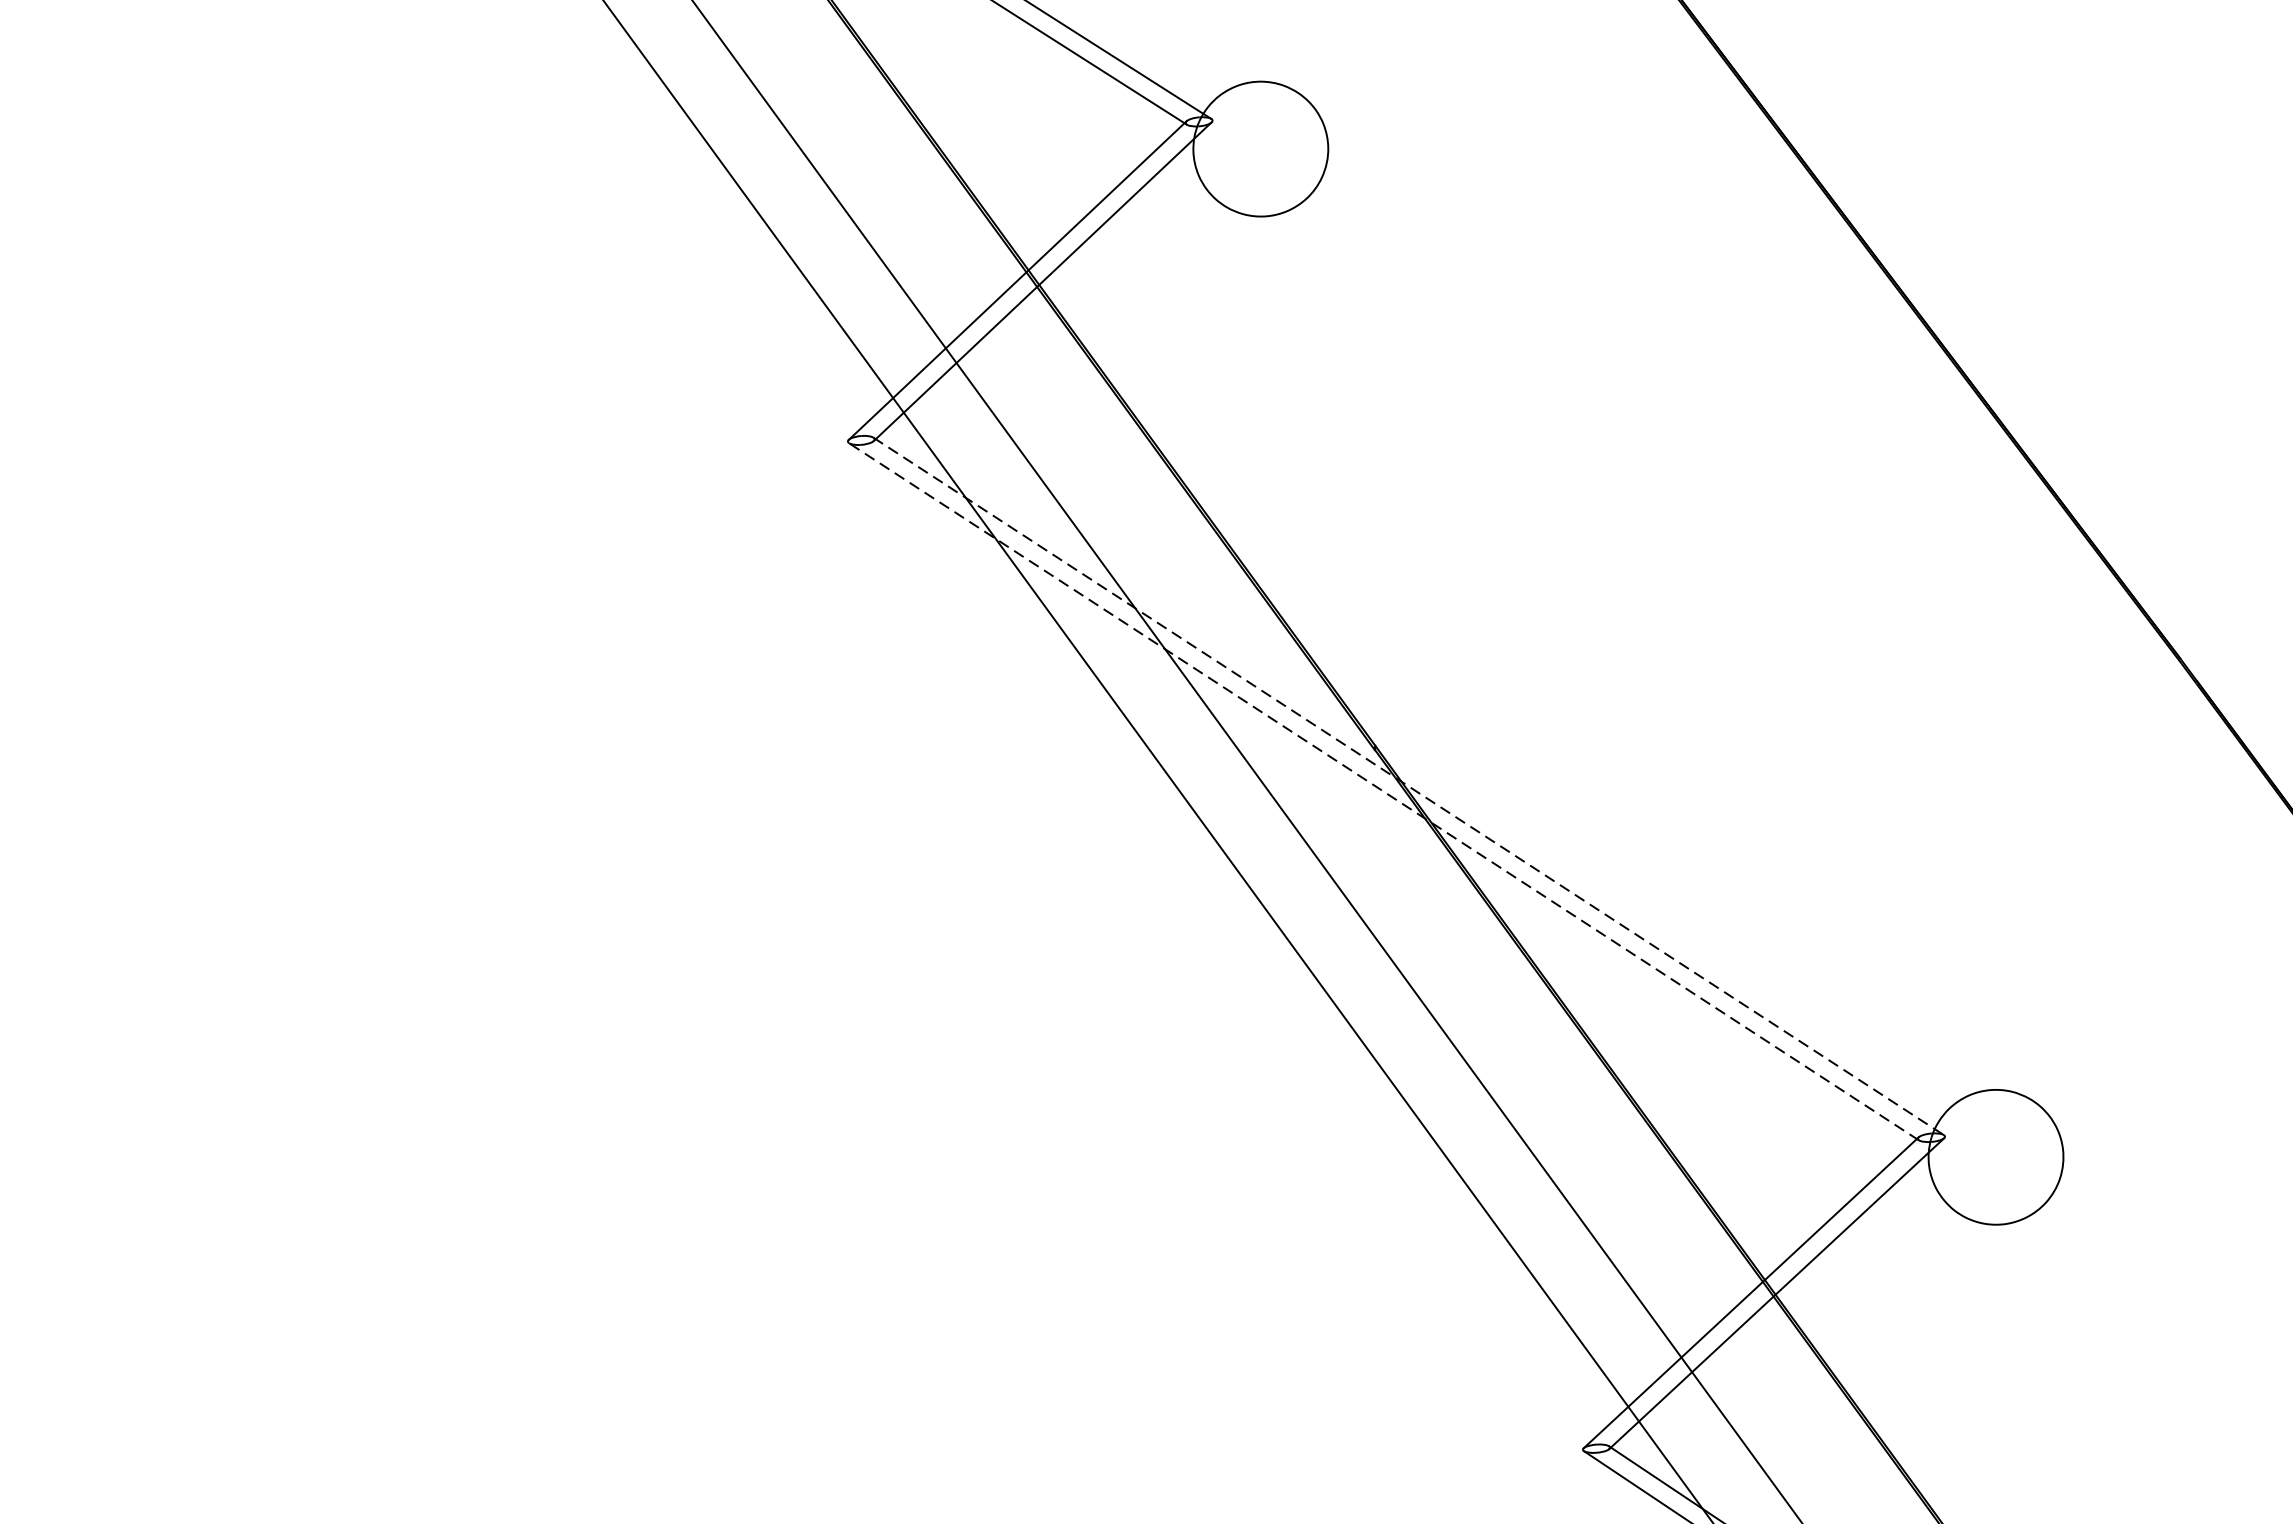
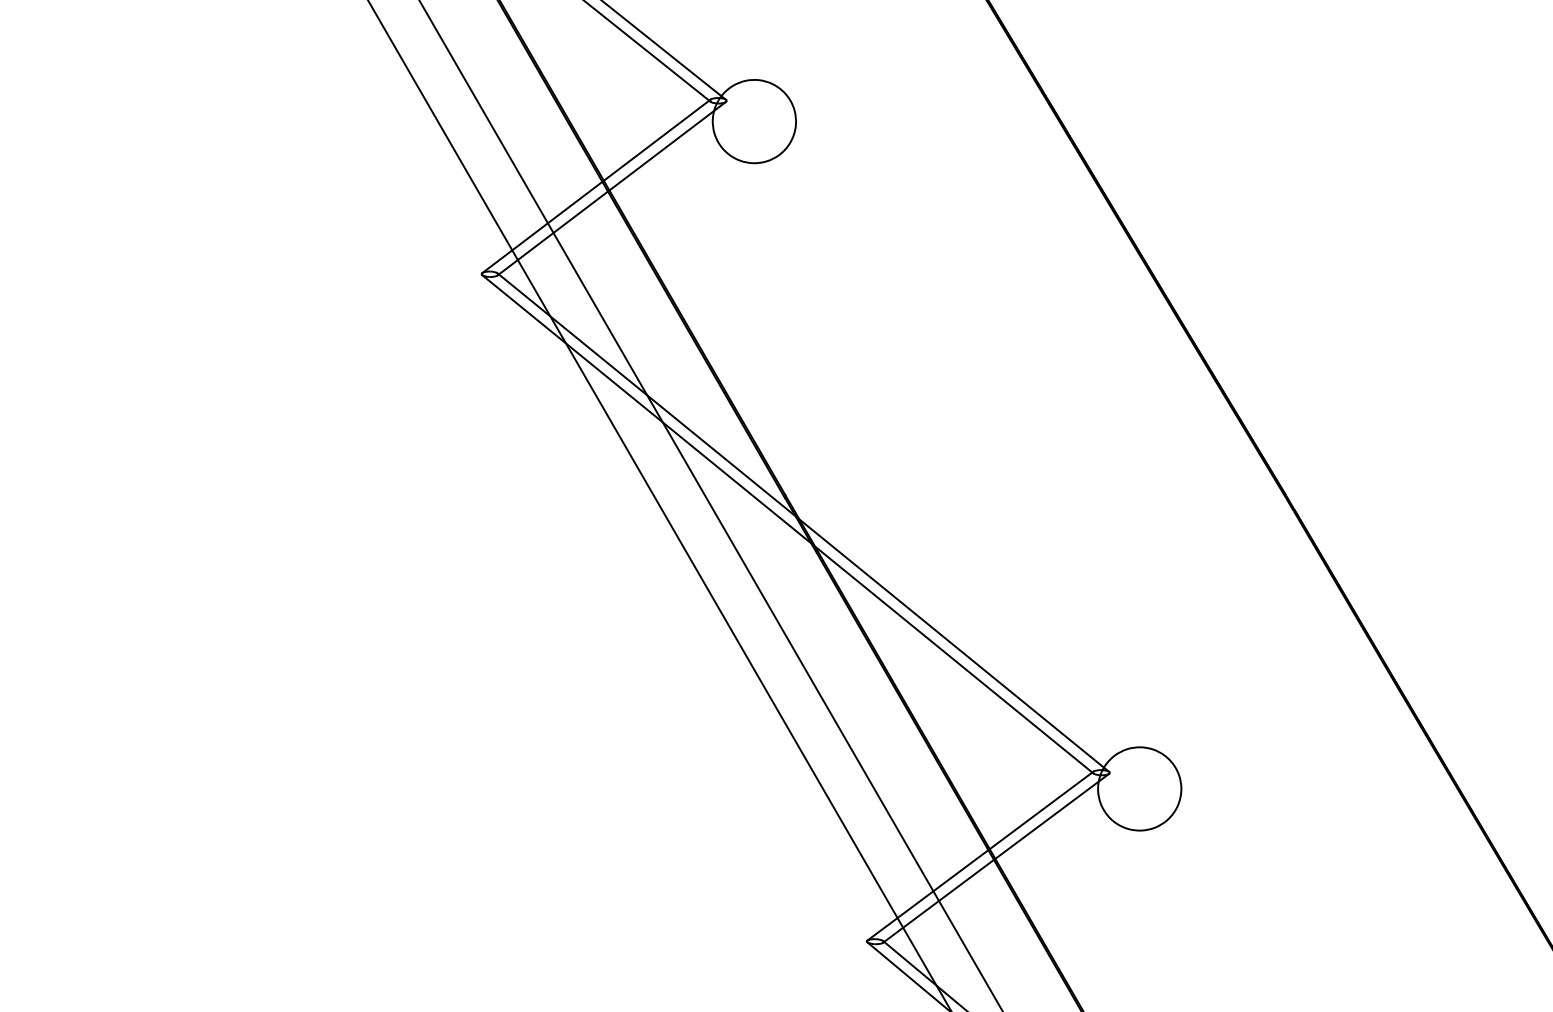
line: (1408, 786) -> (803, 522), dashed -> solid
line: (1383, 792) -> (787, 524), dashed -> solid

